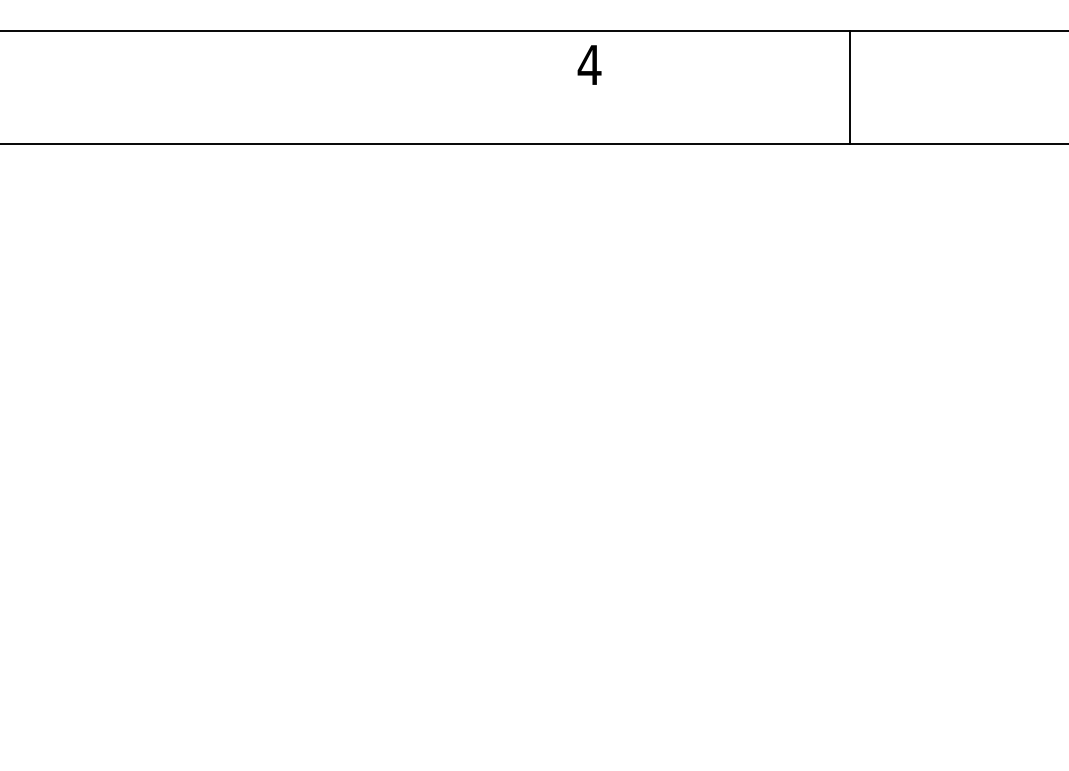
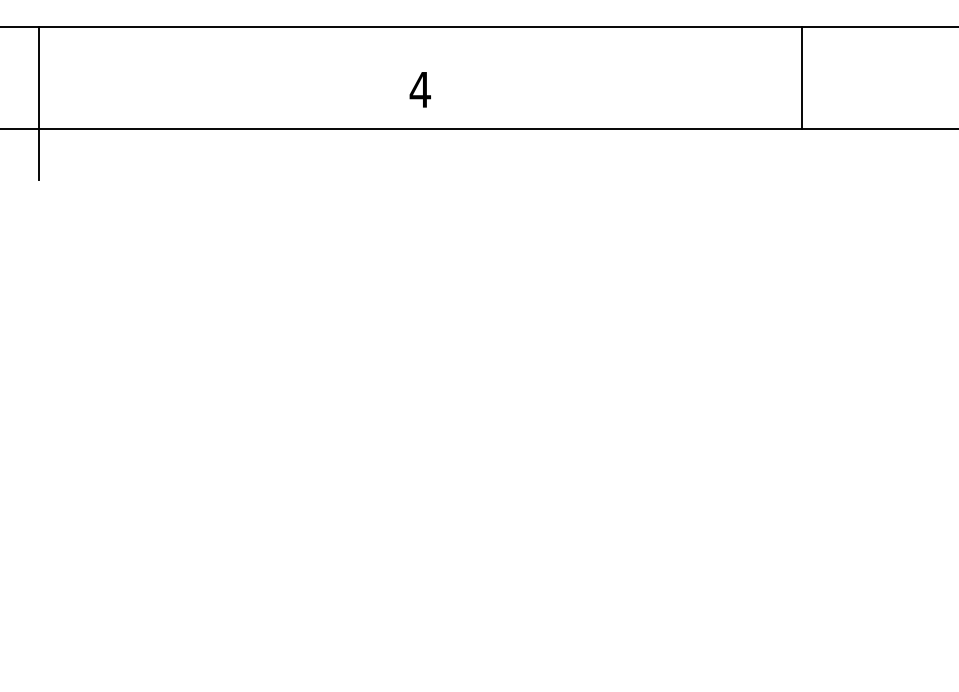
text: (589, 64) -> (420, 89), moved
line: (849, 86) -> (801, 77), moved
line: (43, 115) -> (38, 103), added

